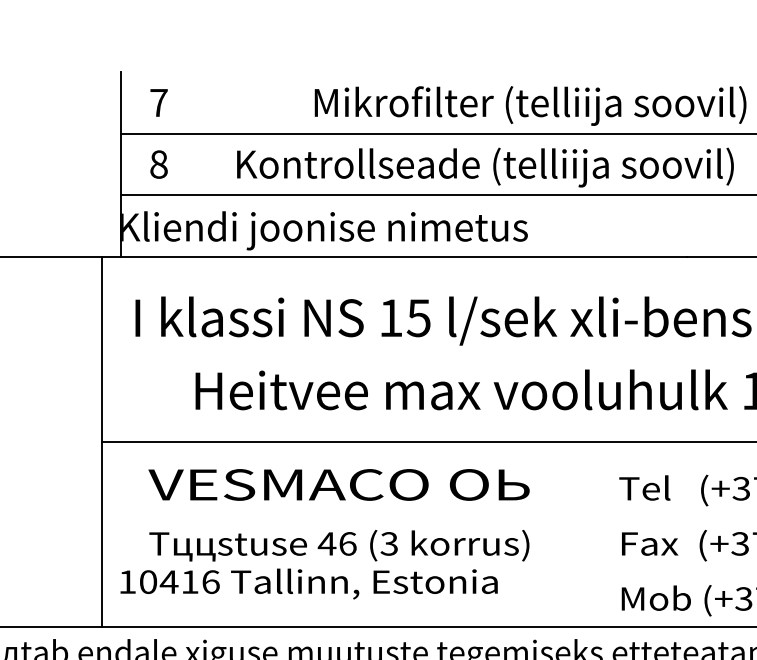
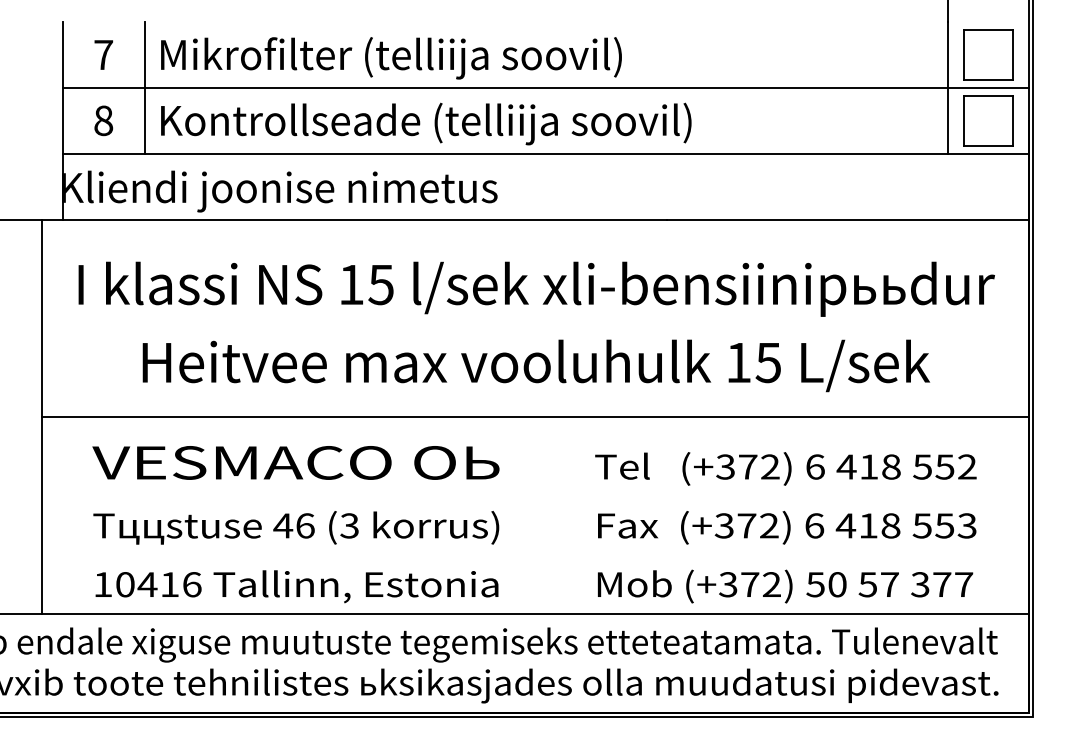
text: (530, 106) -> (391, 58), moved
line: (198, 133) -> (145, 87), added
text: (485, 167) -> (426, 123), moved
text: (308, 583) -> (296, 586), moved

